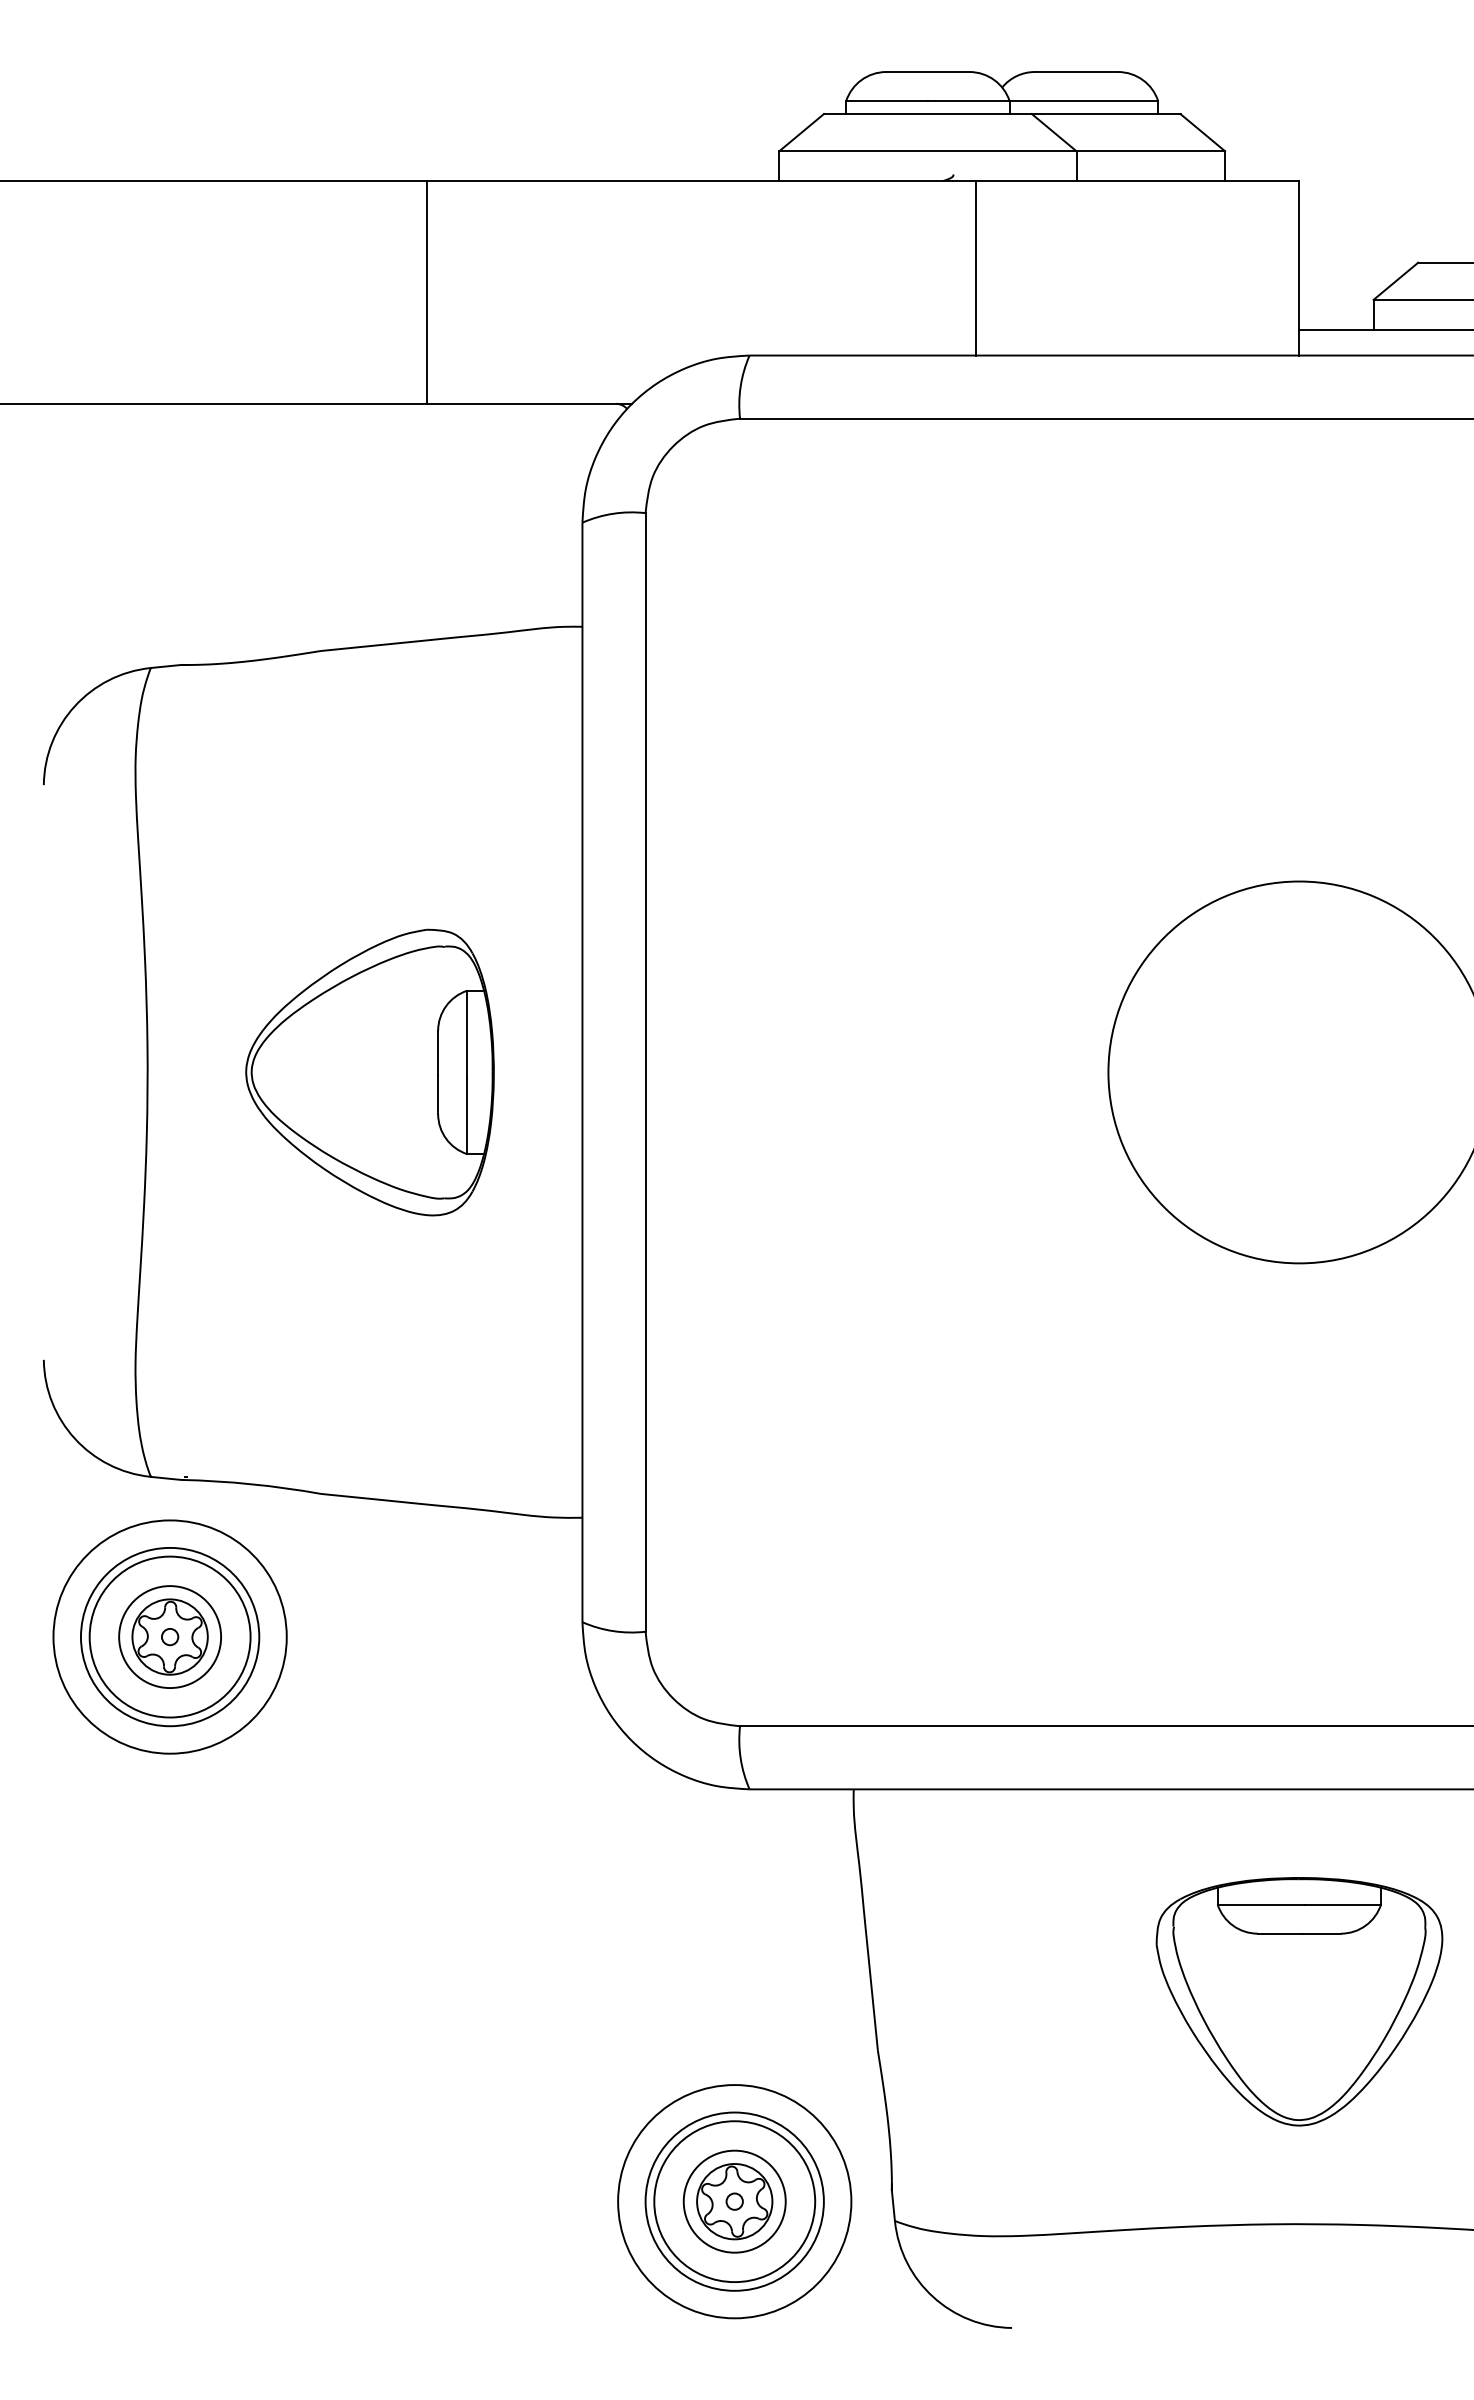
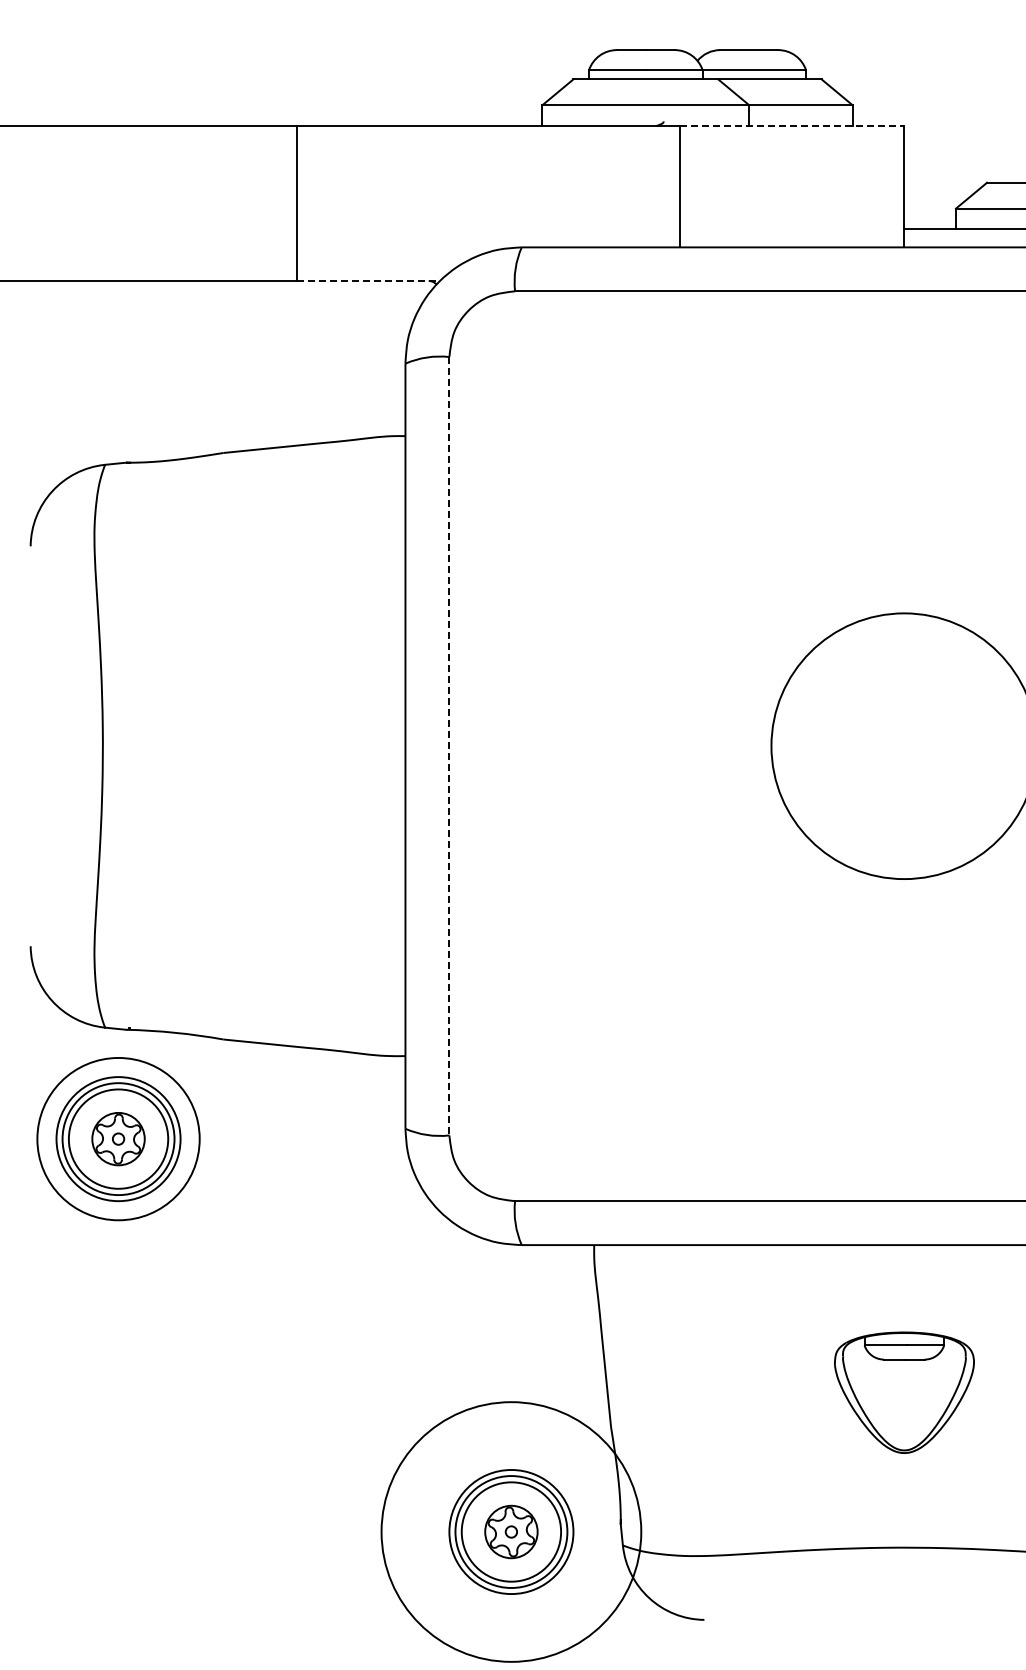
line: (1138, 180) -> (792, 125), solid -> dashed
line: (530, 403) -> (369, 280), solid -> dashed
part: (369, 1072) -> (257, 746), removed
line: (645, 1072) -> (449, 746), solid -> dashed
circle: (170, 1636) -> (118, 1138), size x1.4
part: (1299, 2001) -> (904, 1392), size x0.7
circle: (733, 2200) -> (510, 1531), size x1.4
circle: (734, 2200) -> (511, 1531), size x1.6

